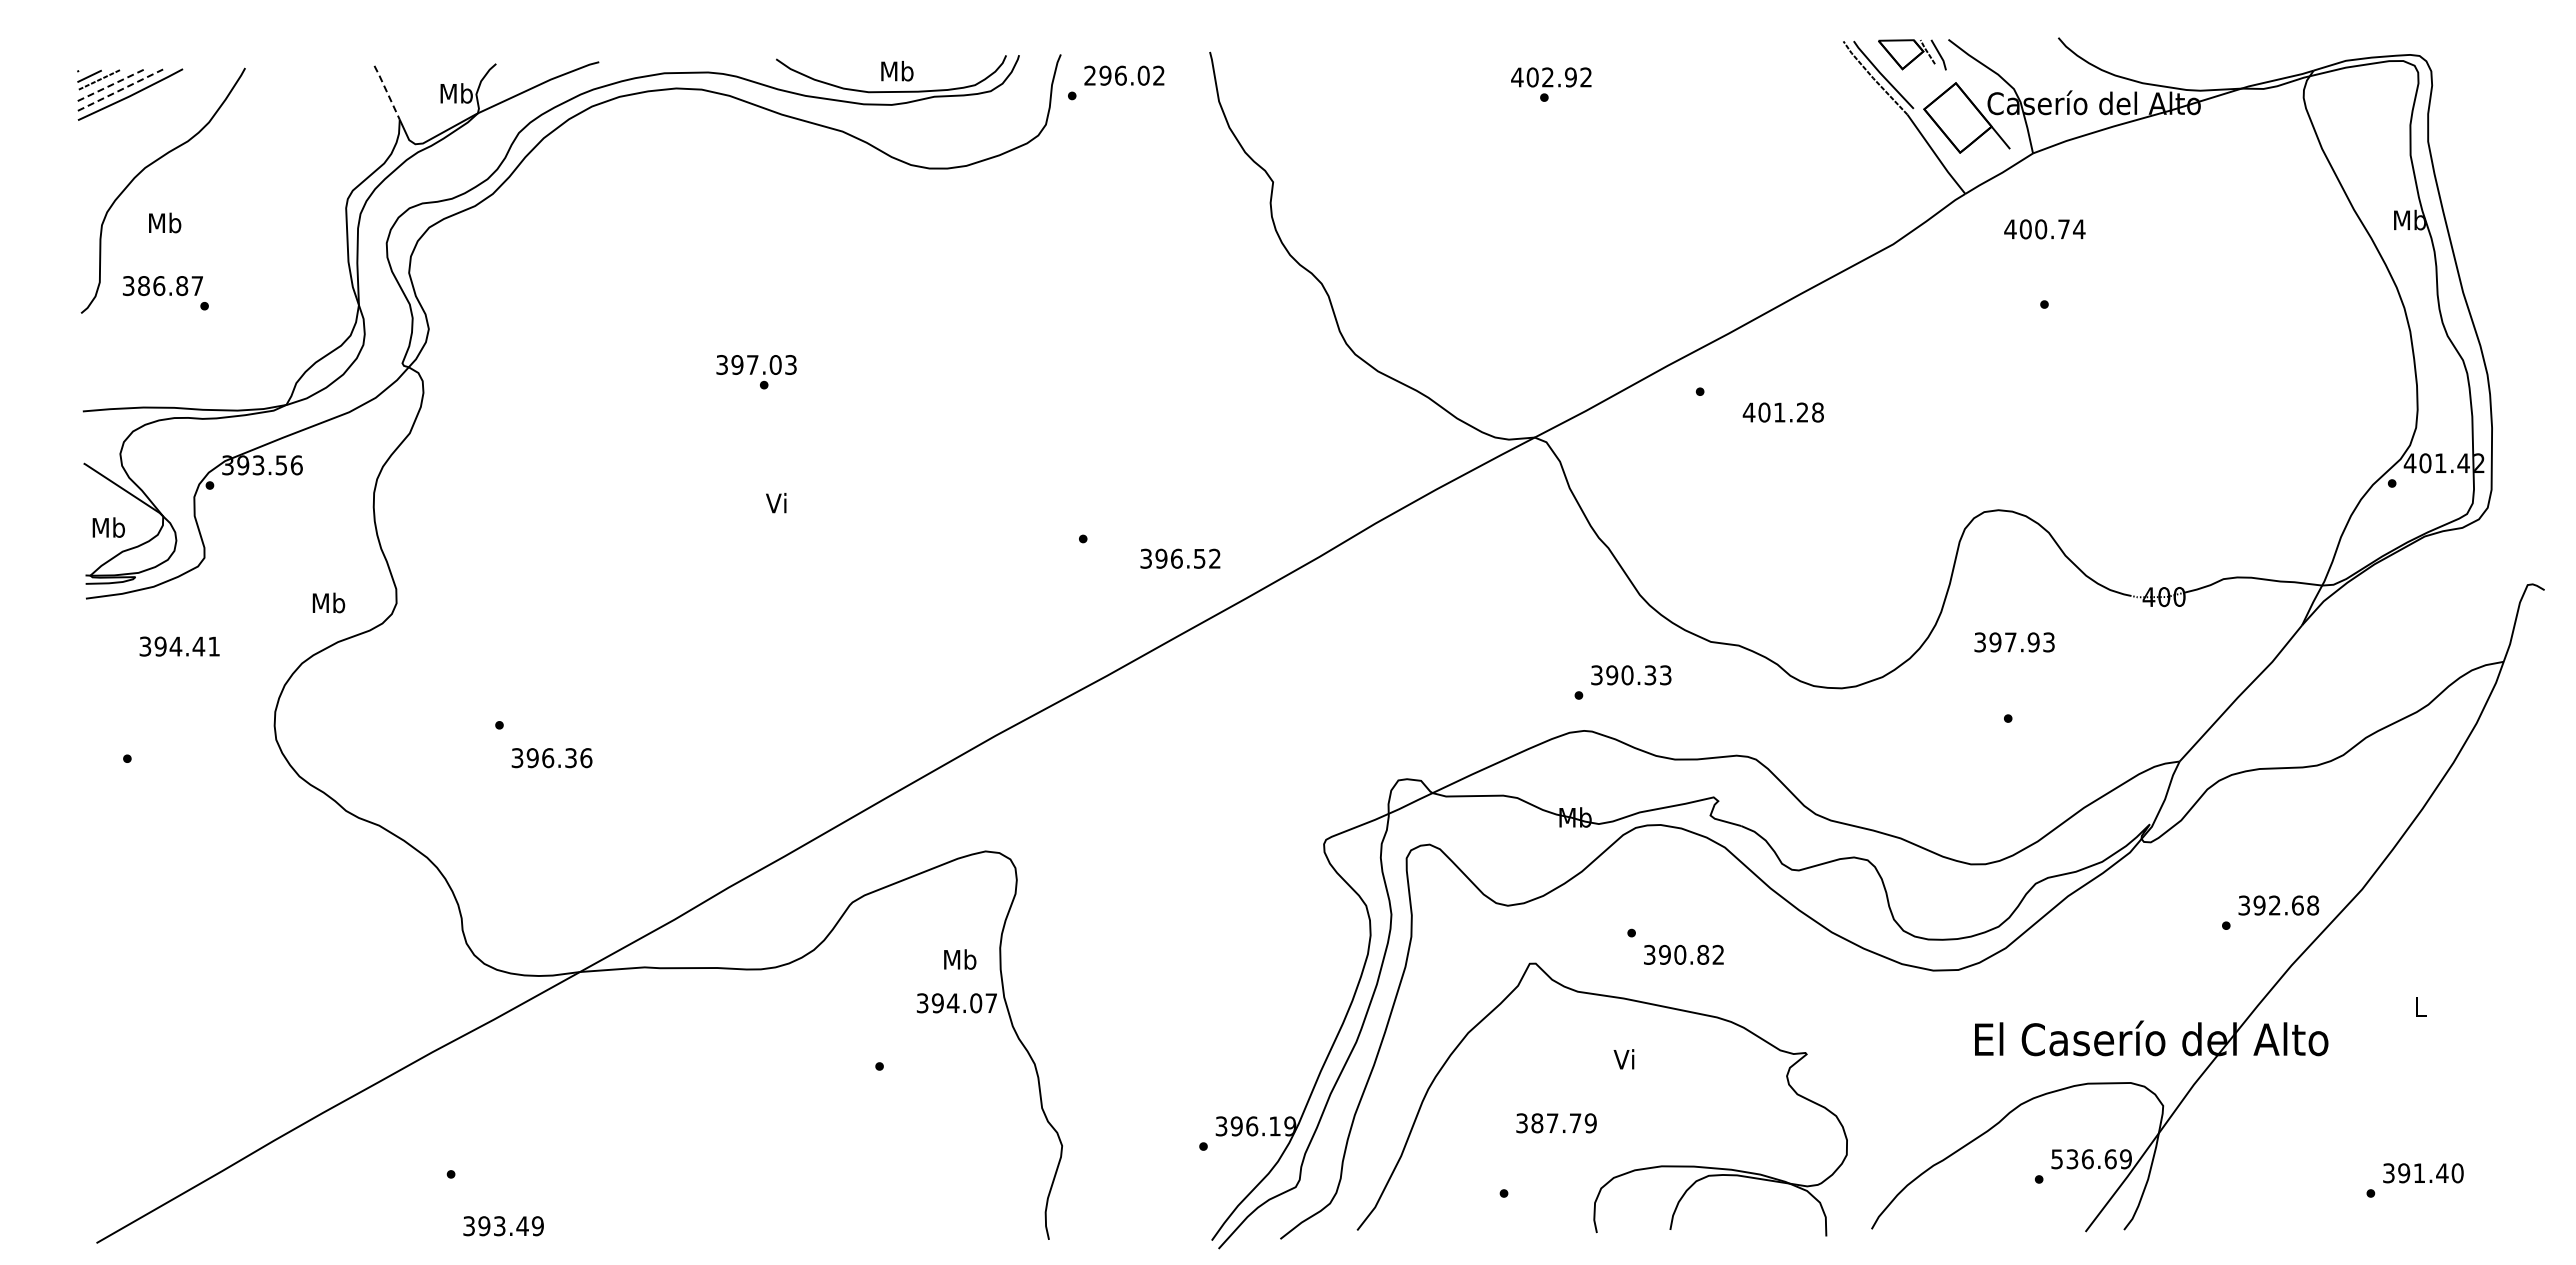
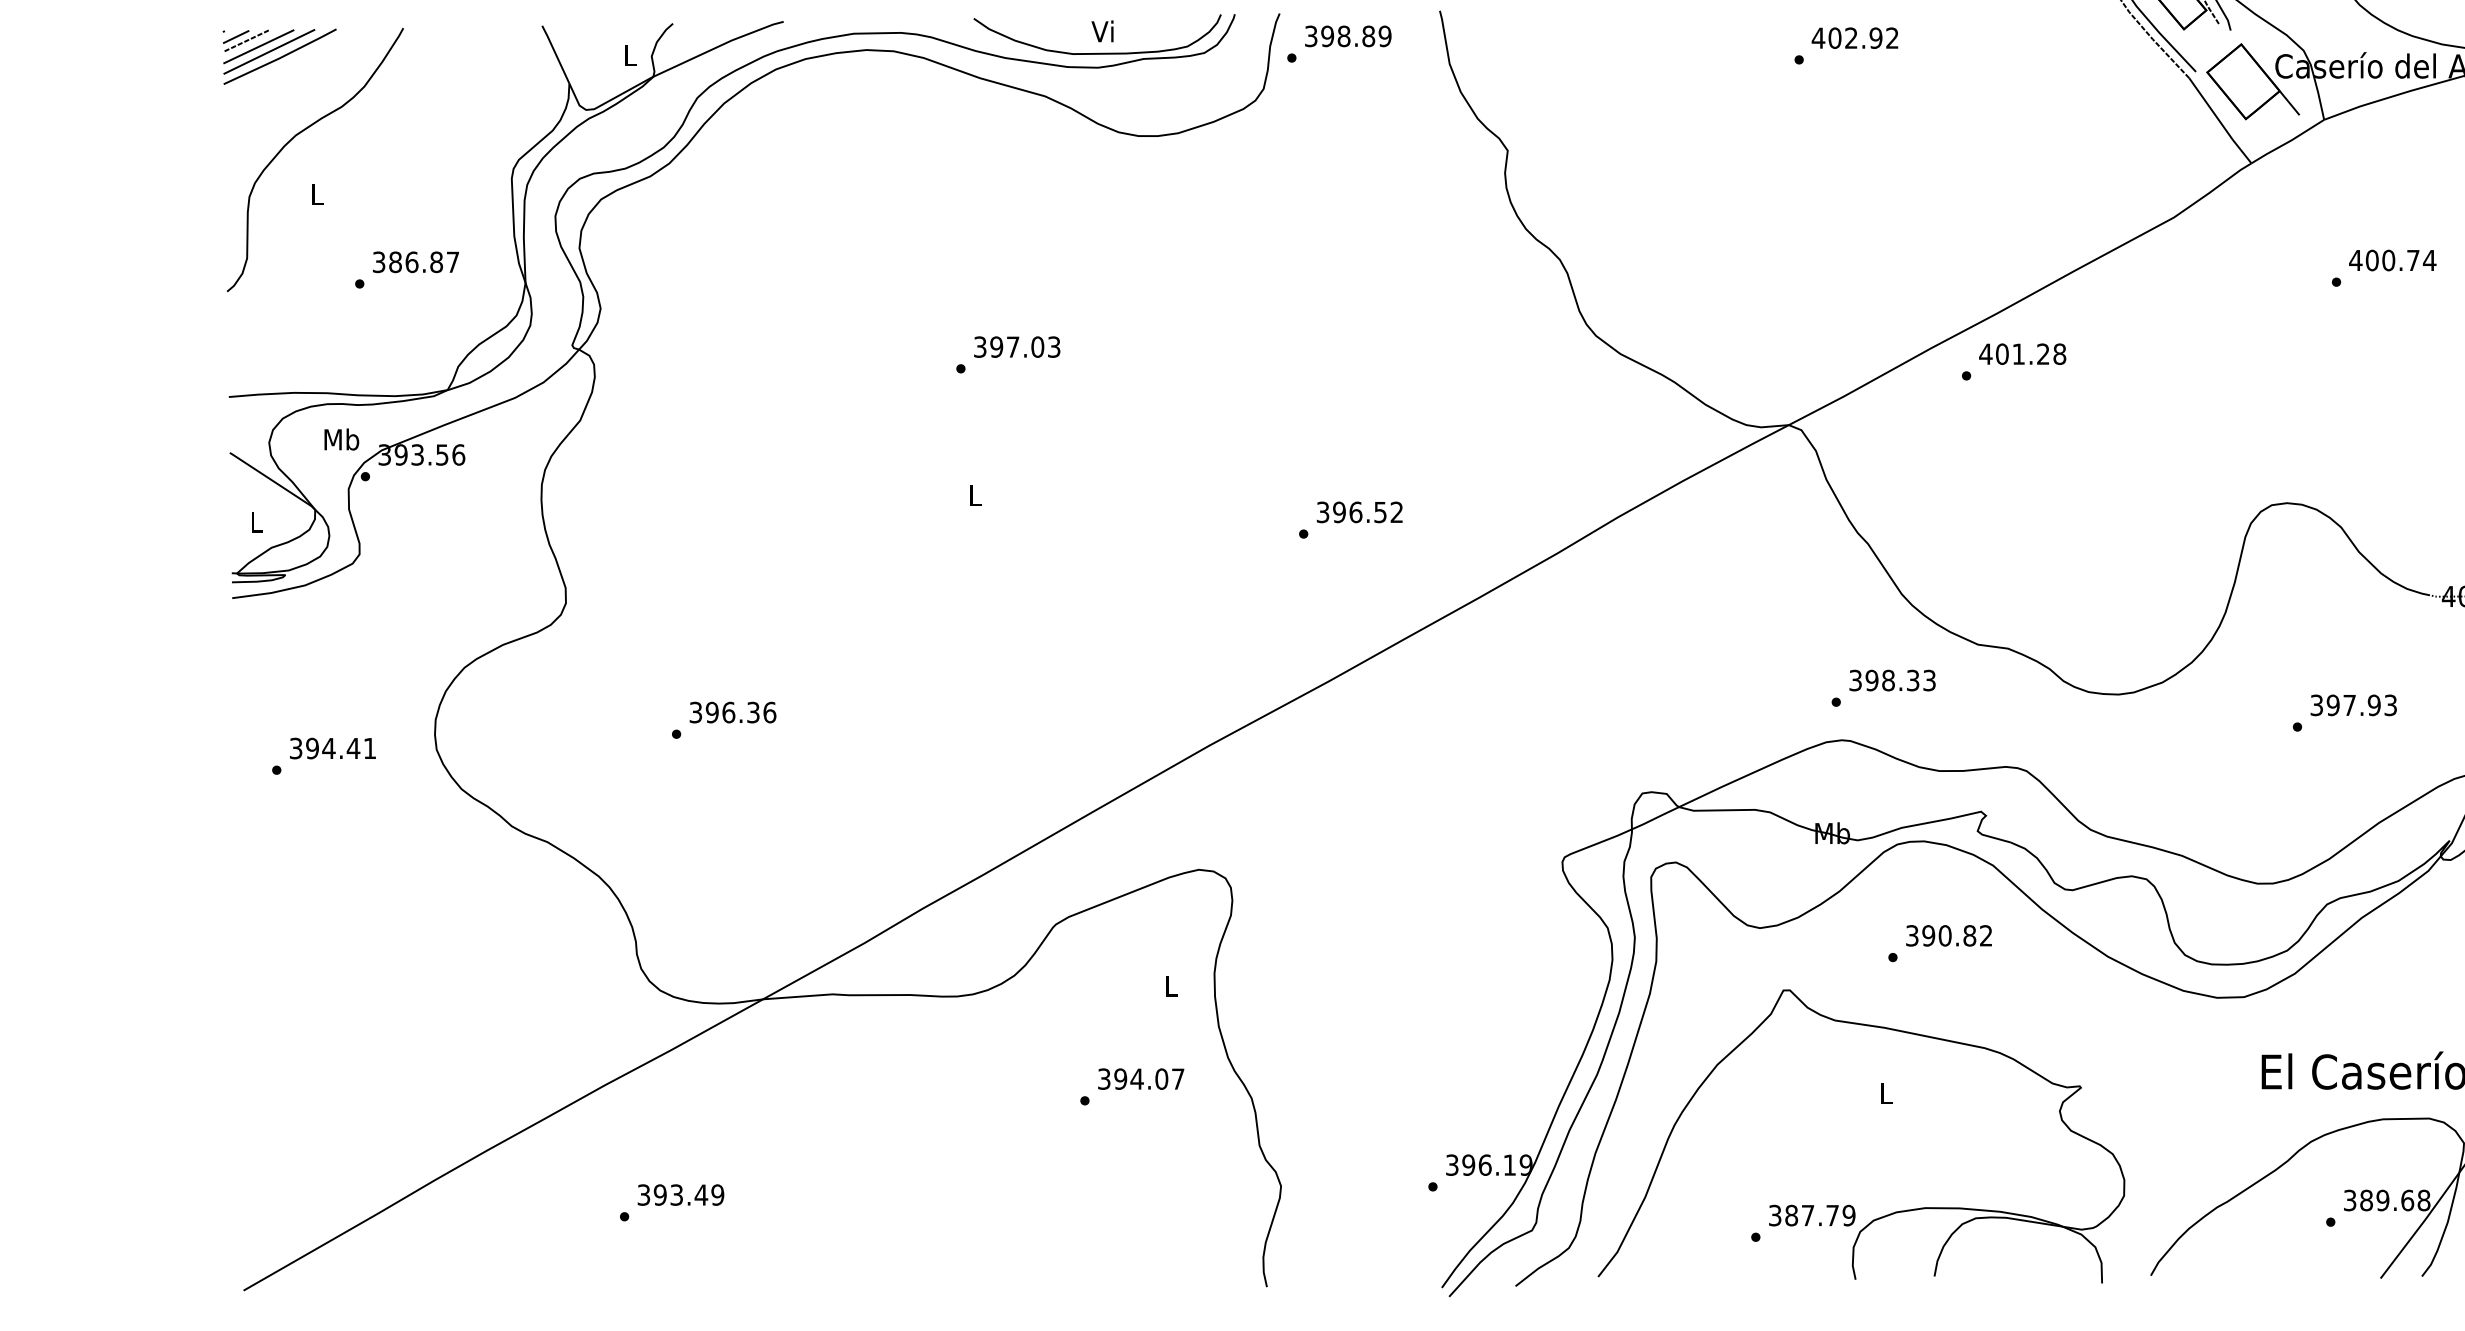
text: (897, 70) -> (1104, 30), Mb -> Vi
text: (1124, 75) -> (1348, 36), 296.02 -> 398.89
text: (1551, 77) -> (1855, 38), moved
line: (110, 85) -> (258, 46), dashed -> solid
line: (120, 89) -> (269, 51), dashed -> solid
line: (387, 92) -> (556, 54), dashed -> solid
text: (456, 93) -> (630, 55), Mb -> L
text: (165, 222) -> (317, 194), Mb -> L
text: (2044, 229) -> (2392, 260), moved
text: (162, 286) -> (415, 262), moved
text: (756, 364) -> (1017, 346), moved
text: (1782, 412) -> (2021, 354), moved
text: (776, 502) -> (974, 494), Vi -> L
text: (108, 527) -> (256, 521), Mb -> L
text: (1180, 558) -> (1359, 512), moved
text: (328, 602) -> (341, 439), moved
text: (2014, 642) -> (2353, 705), moved
text: (179, 646) -> (332, 748), moved
text: (1627, 675) -> (1888, 680), 390.33 -> 398.33
text: (551, 758) -> (732, 712), moved
text: (1683, 954) -> (1948, 935), moved
text: (960, 959) -> (1171, 985), Mb -> L
text: (956, 1003) -> (1140, 1079), moved
text: (1623, 1059) -> (1884, 1093), Vi -> L
text: (1556, 1123) -> (1812, 1215), moved
text: (2091, 1159) -> (2386, 1200), 536.69 -> 389.68
text: (503, 1226) -> (680, 1195), moved

